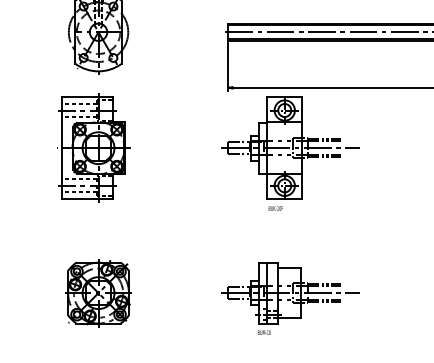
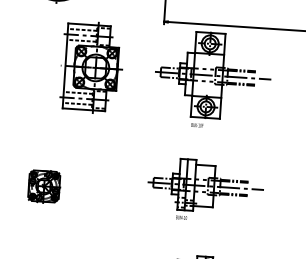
part: (93, 147) -> (91, 67), moved
part: (98, 293) -> (44, 186), size x0.6
part: (290, 298) -> (205, 190), moved

